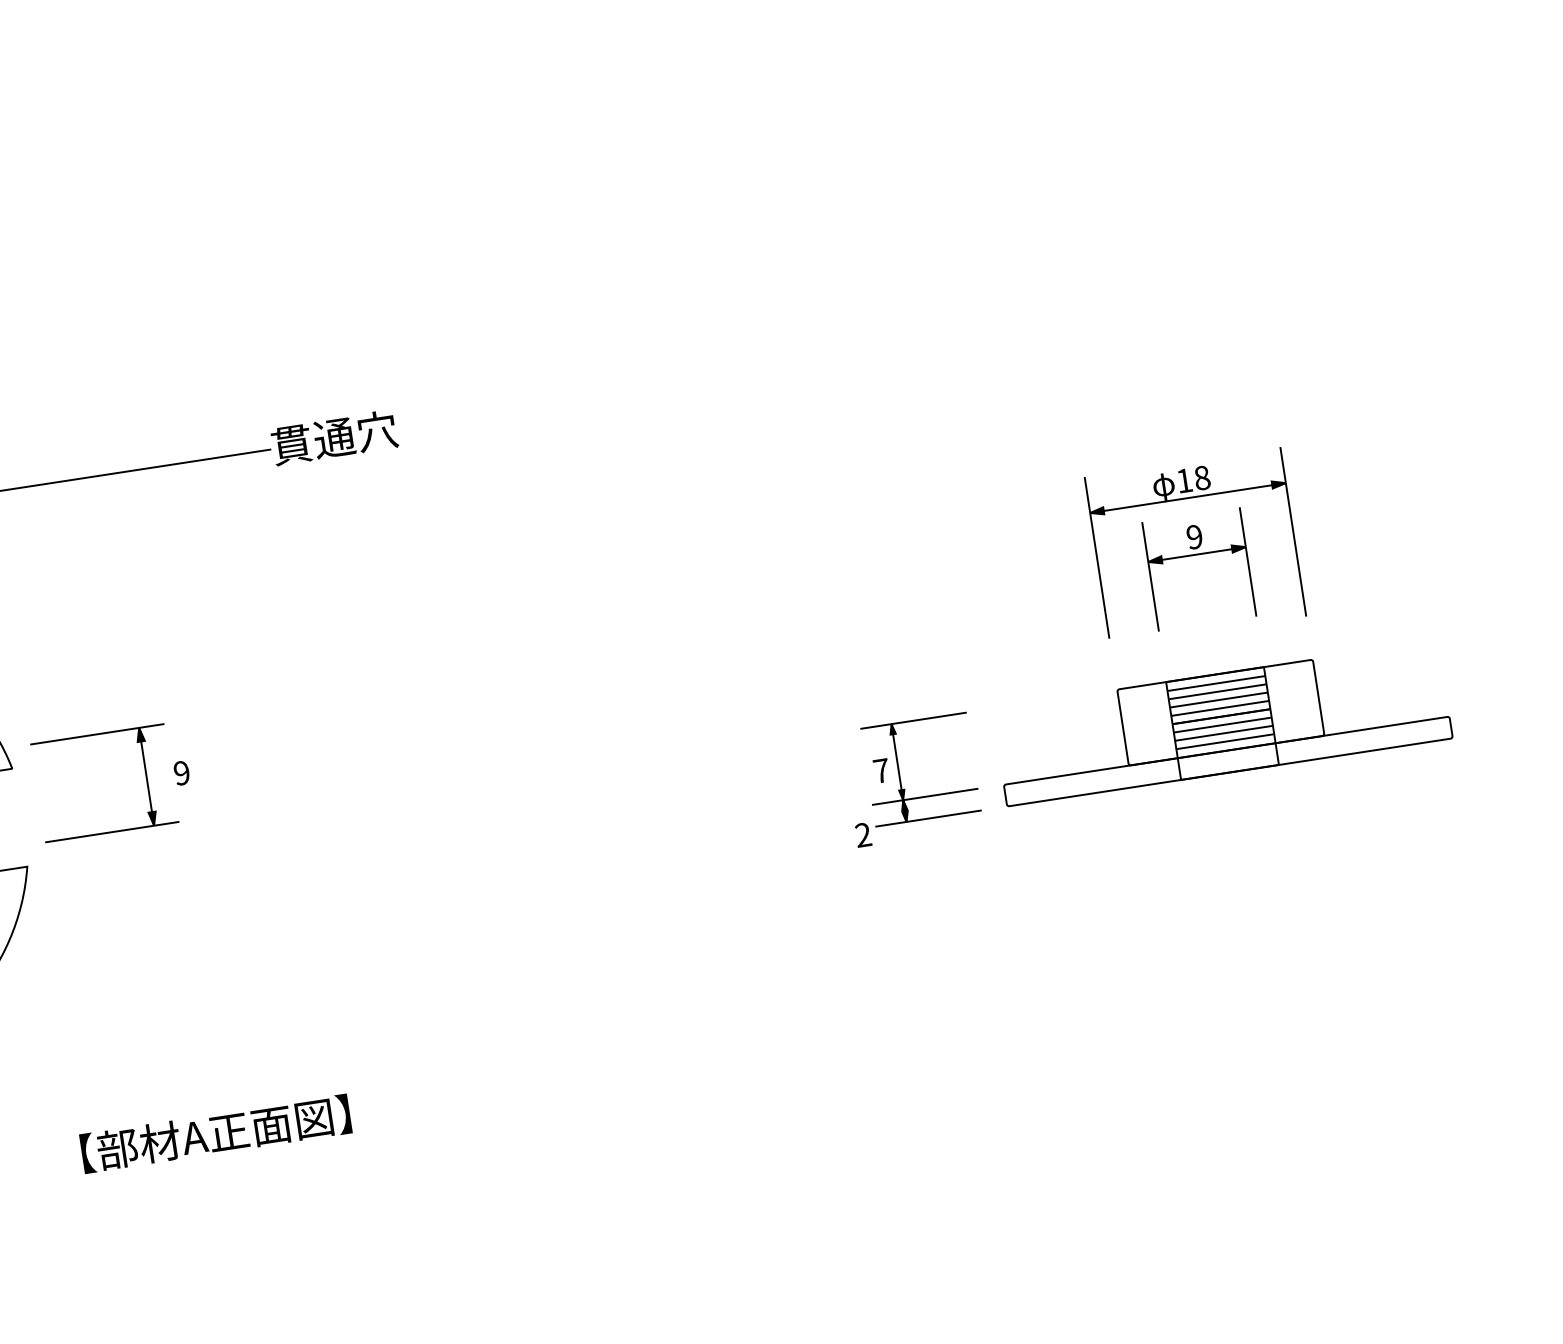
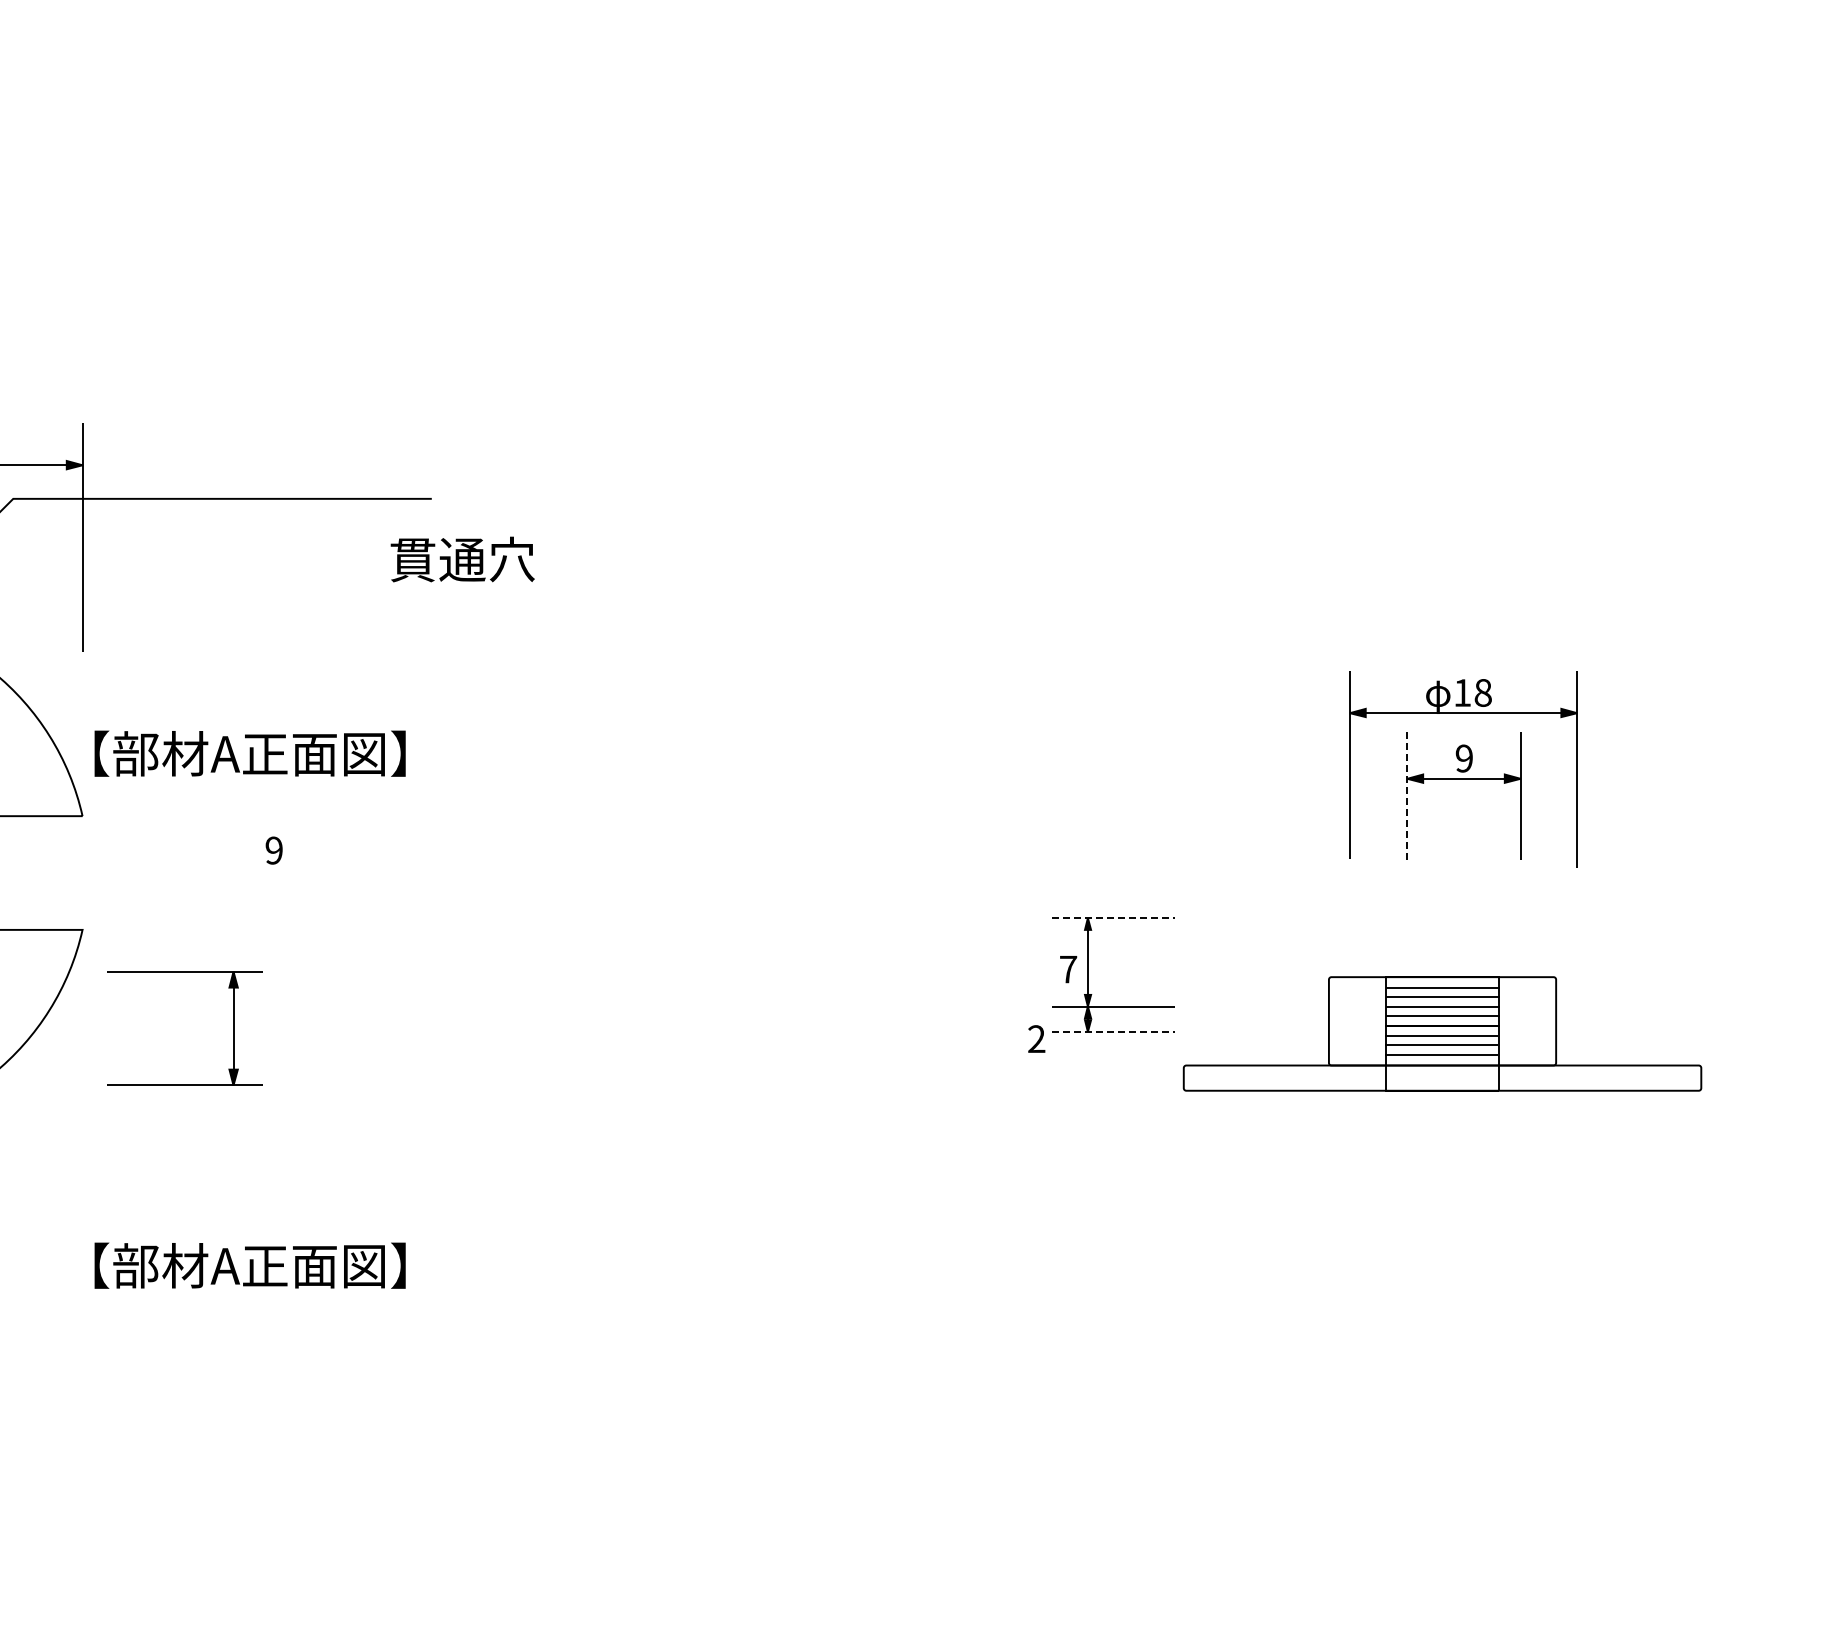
part: (334, 437) -> (462, 559), moved
line: (1150, 577) -> (1407, 796), solid -> dashed
part: (147, 692) -> (249, 753), added
line: (913, 721) -> (1113, 918), solid -> dashed
part: (1222, 723) -> (1442, 1033), moved
part: (146, 776) -> (233, 1028), moved
line: (928, 818) -> (1113, 1031), solid -> dashed

